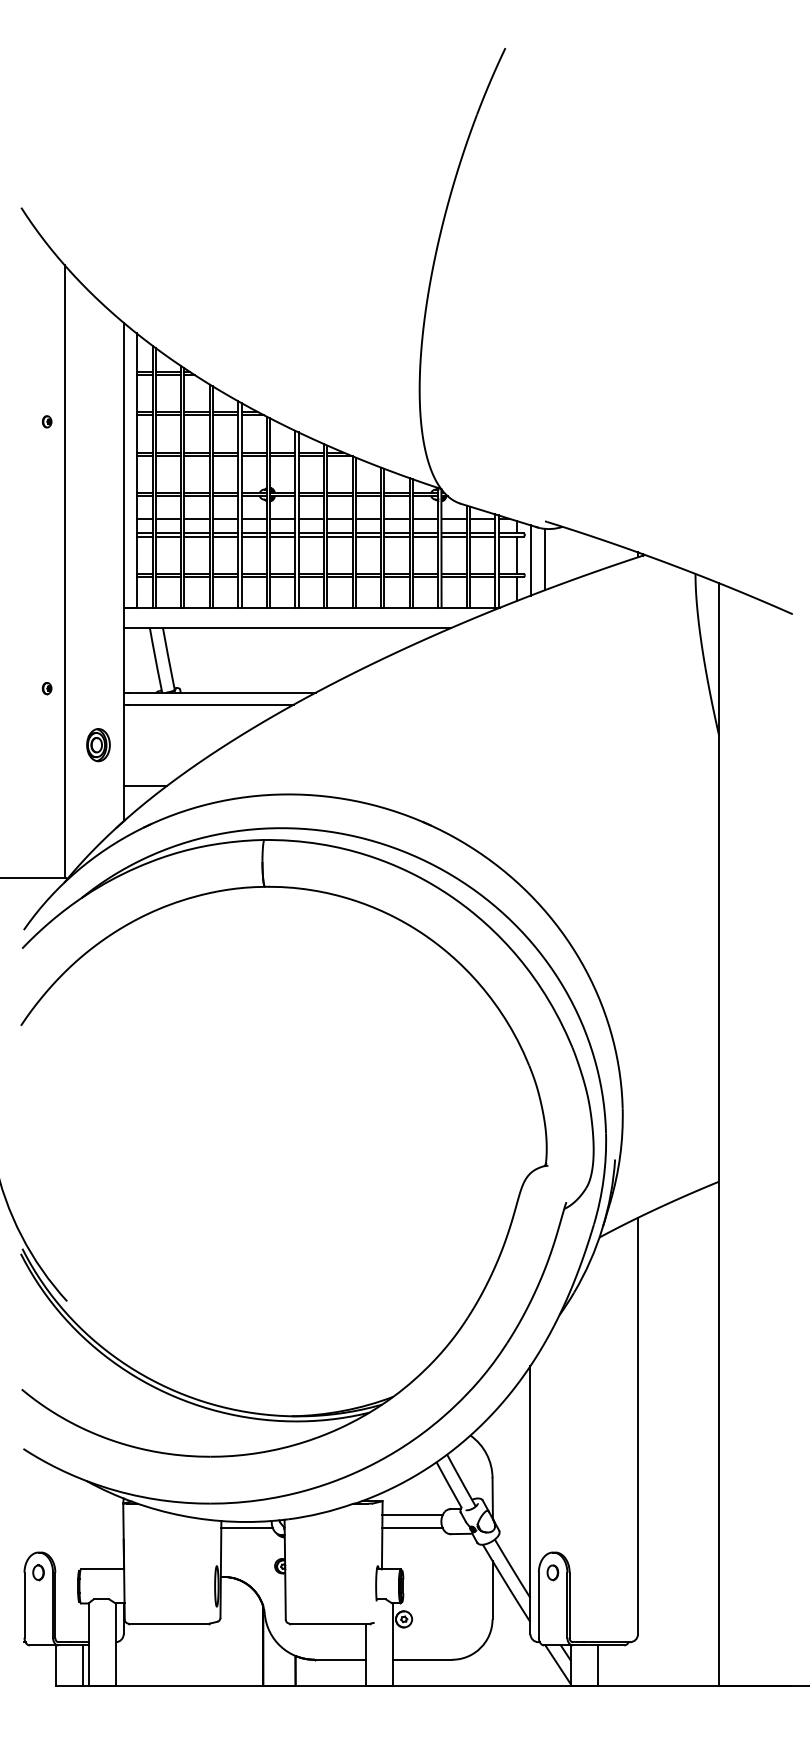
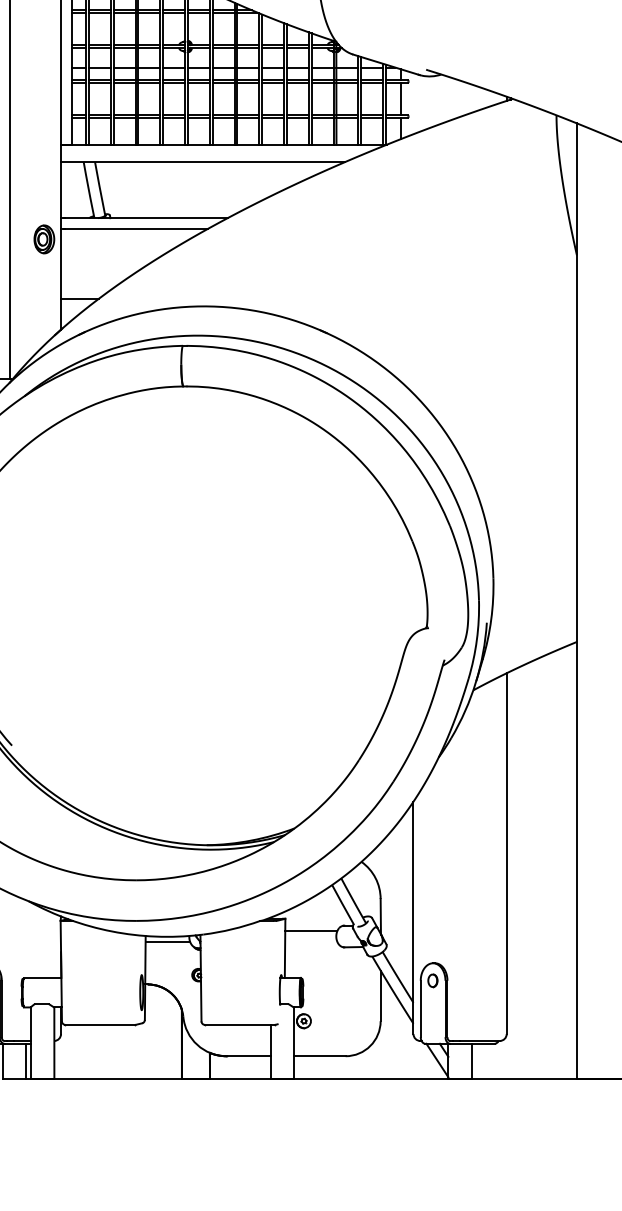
line: (545, 559) -> (426, 102), removed
line: (530, 560) -> (413, 103), removed
part: (98, 745) -> (44, 239), moved
line: (412, 1528) -> (311, 942), removed

